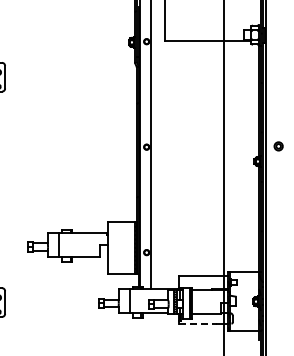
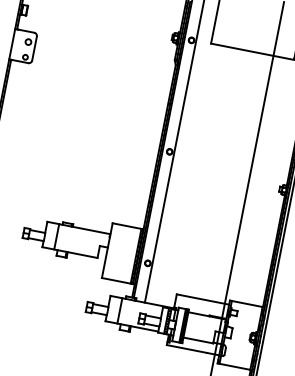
line: (198, 323) -> (187, 348), dashed -> solid

